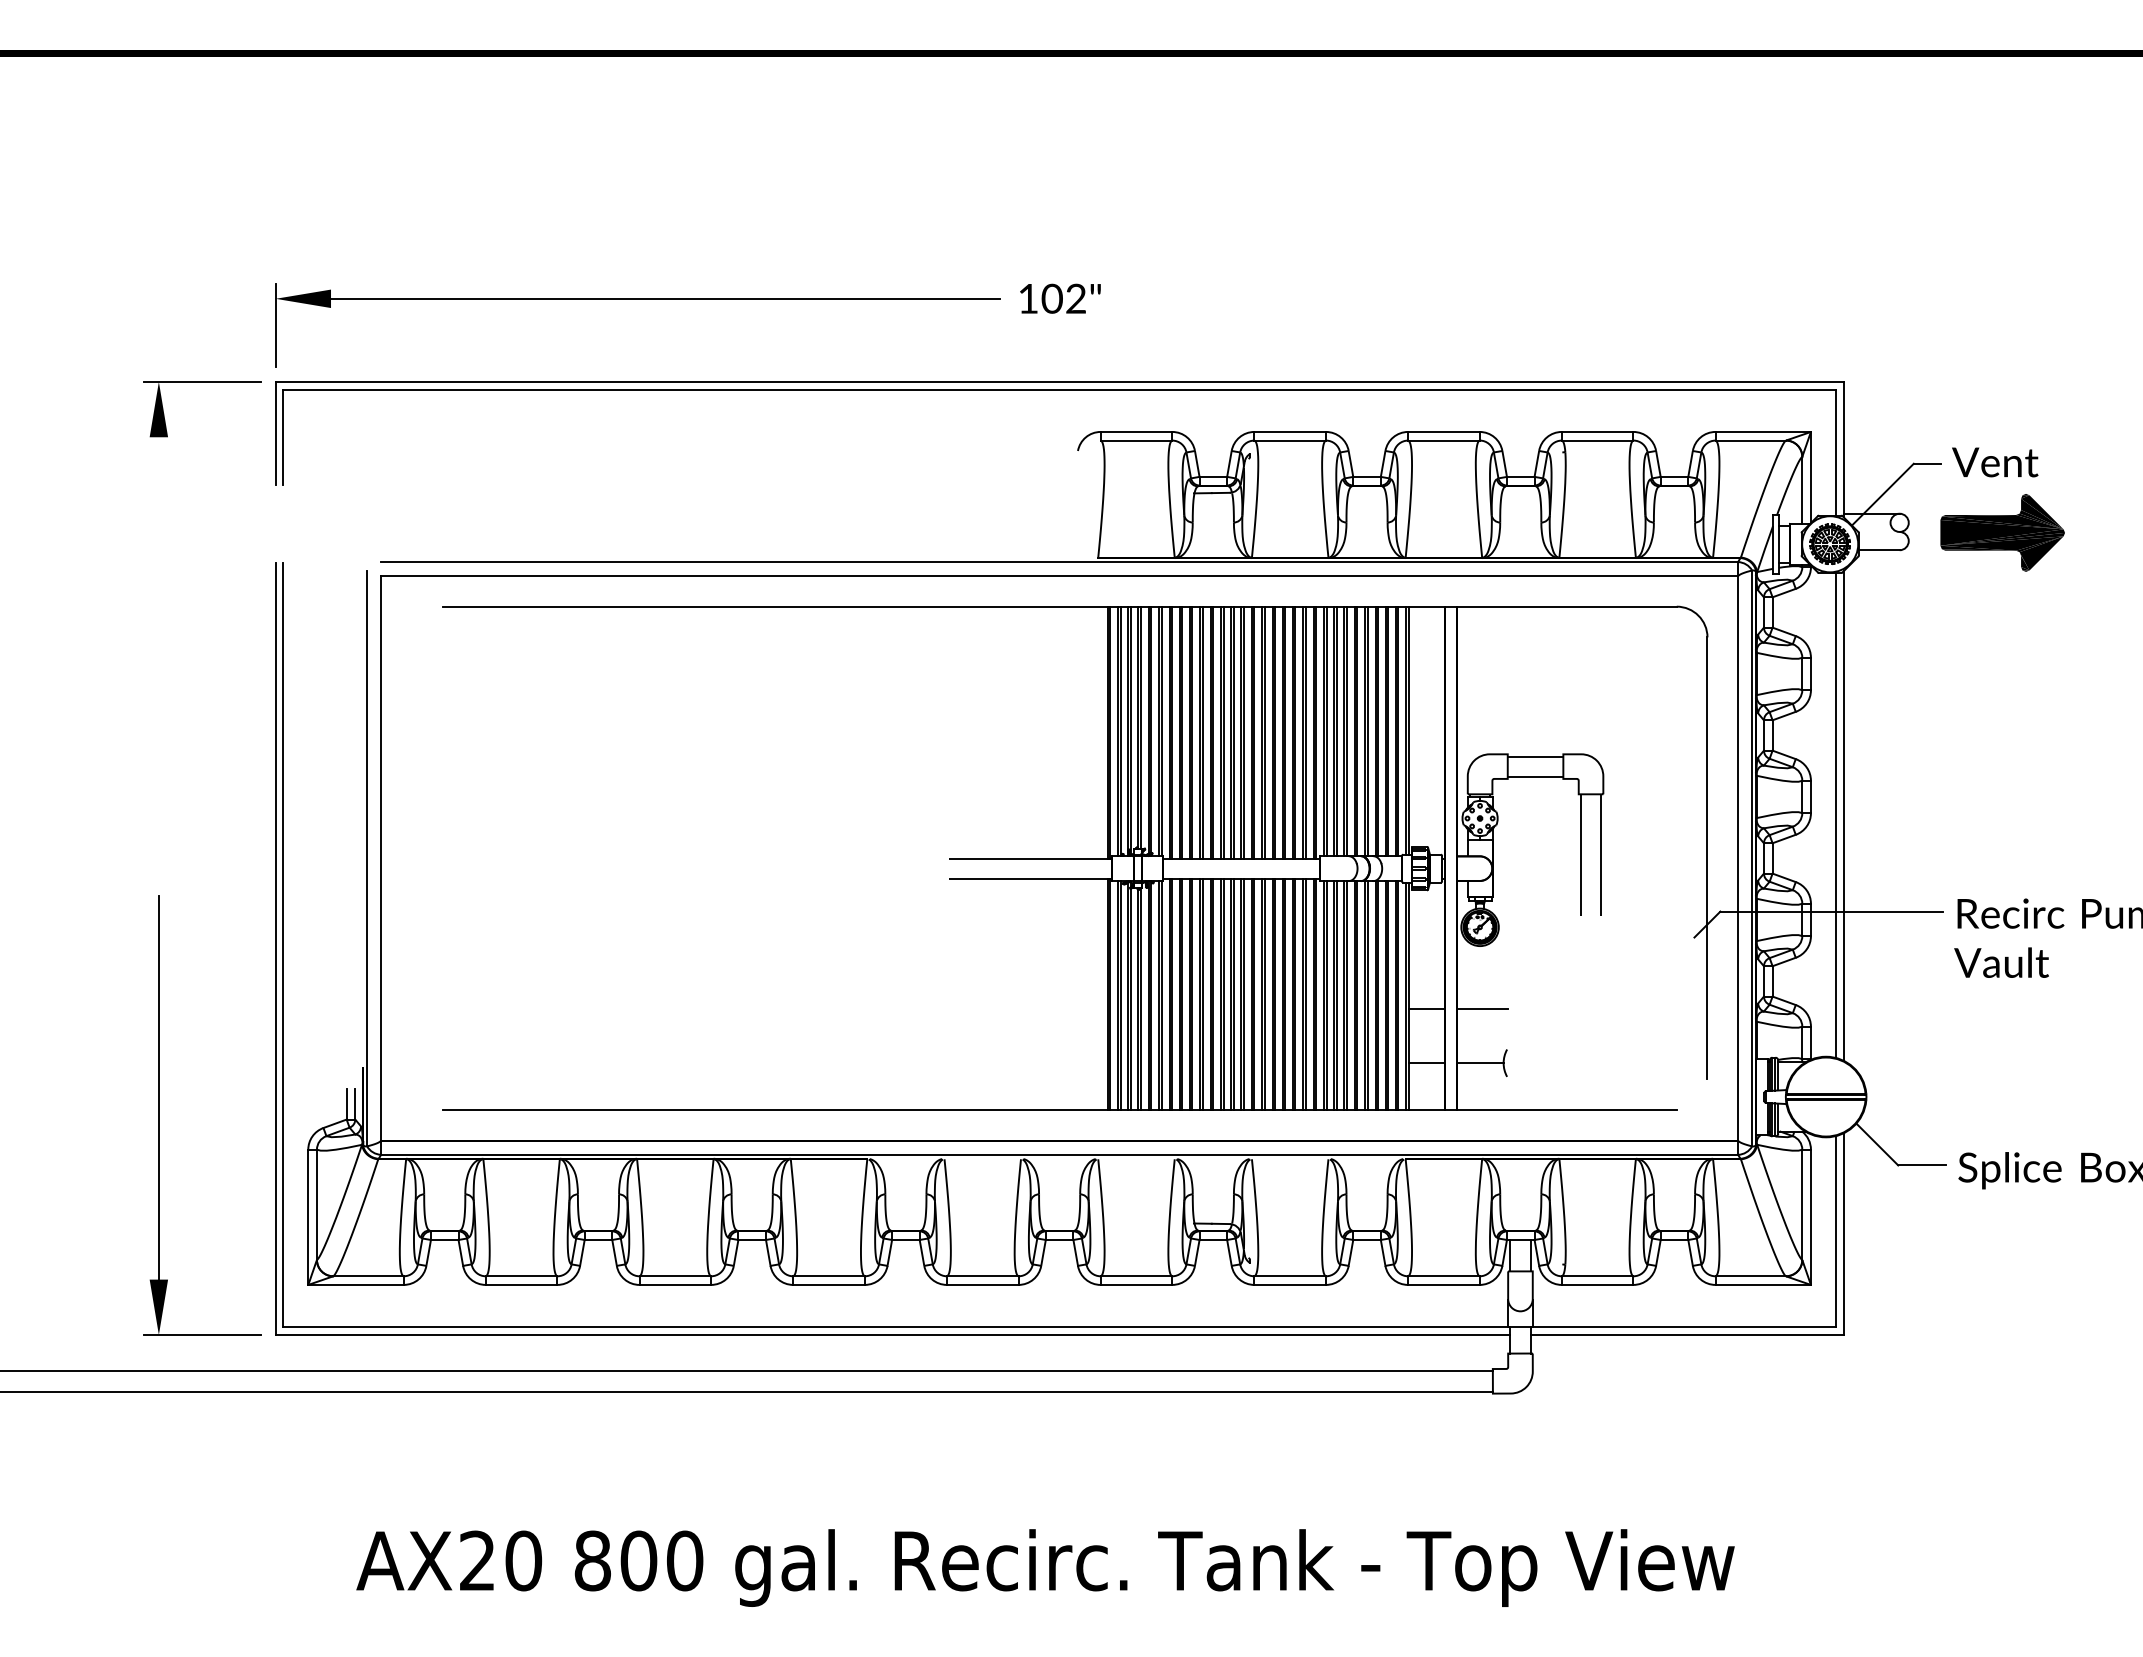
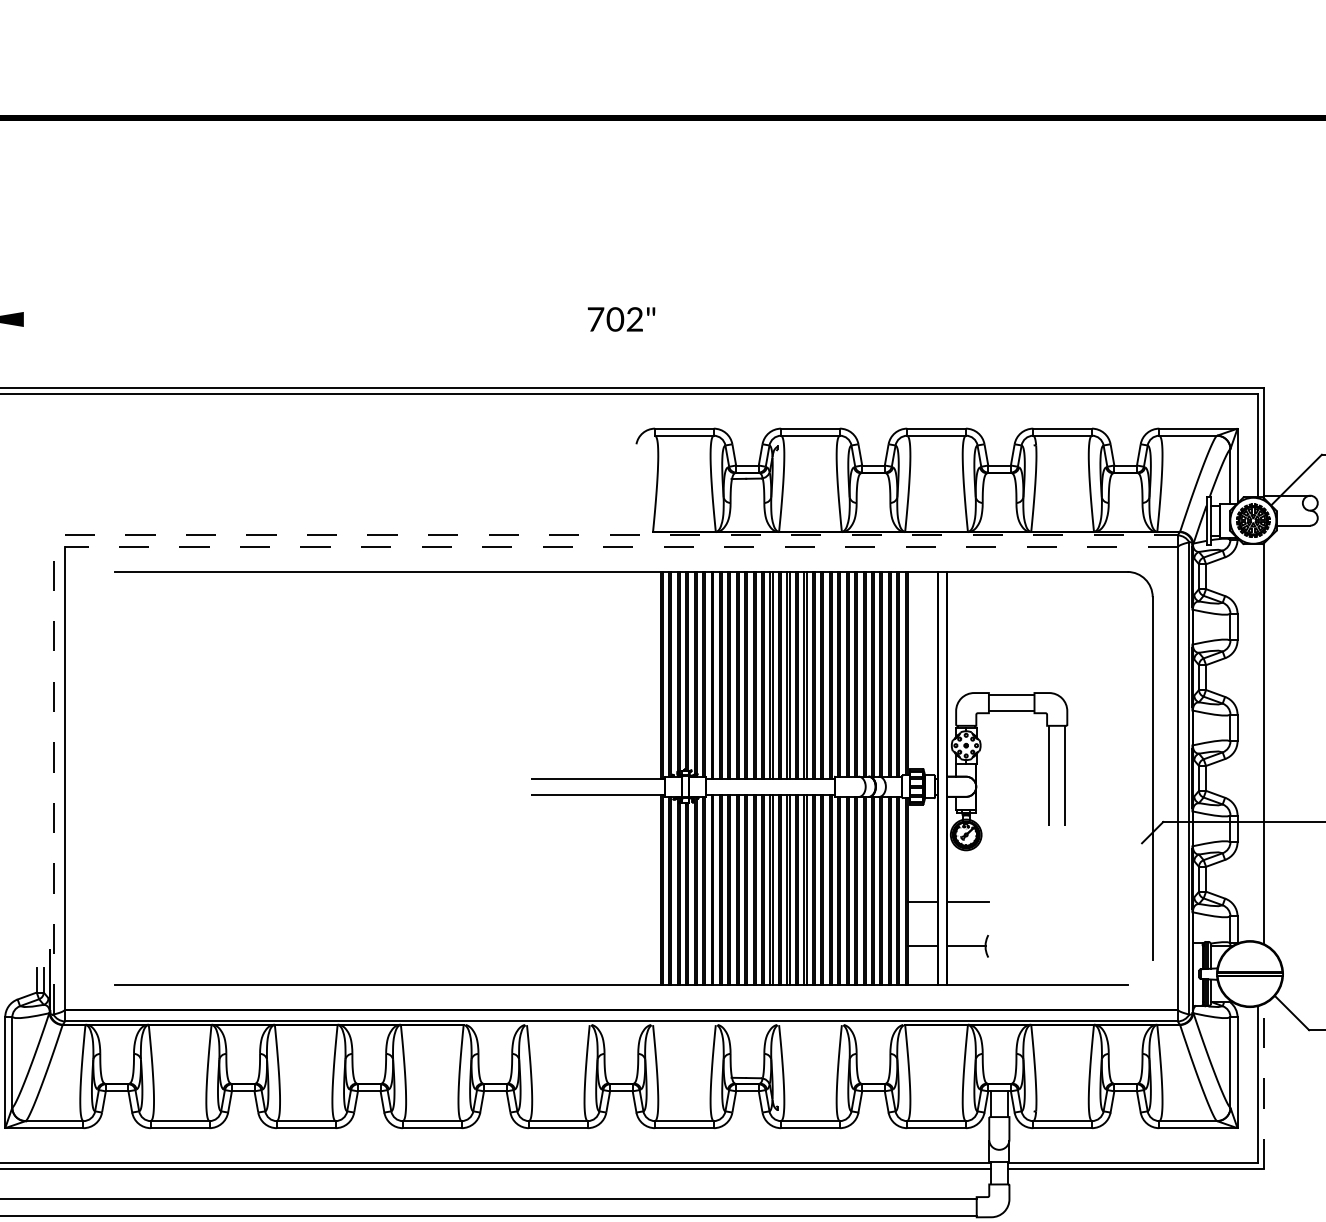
line: (665, 298) -> (298, 319), removed
text: (1028, 298) -> (595, 319), 102" -> 702"
line: (1059, 562) -> (621, 535), solid -> dashed
line: (1059, 575) -> (621, 546), solid -> dashed
line: (1835, 814) -> (1257, 742), removed
line: (367, 858) -> (53, 778), solid -> dashed
line: (1843, 1234) -> (1264, 1086), solid -> dashed

